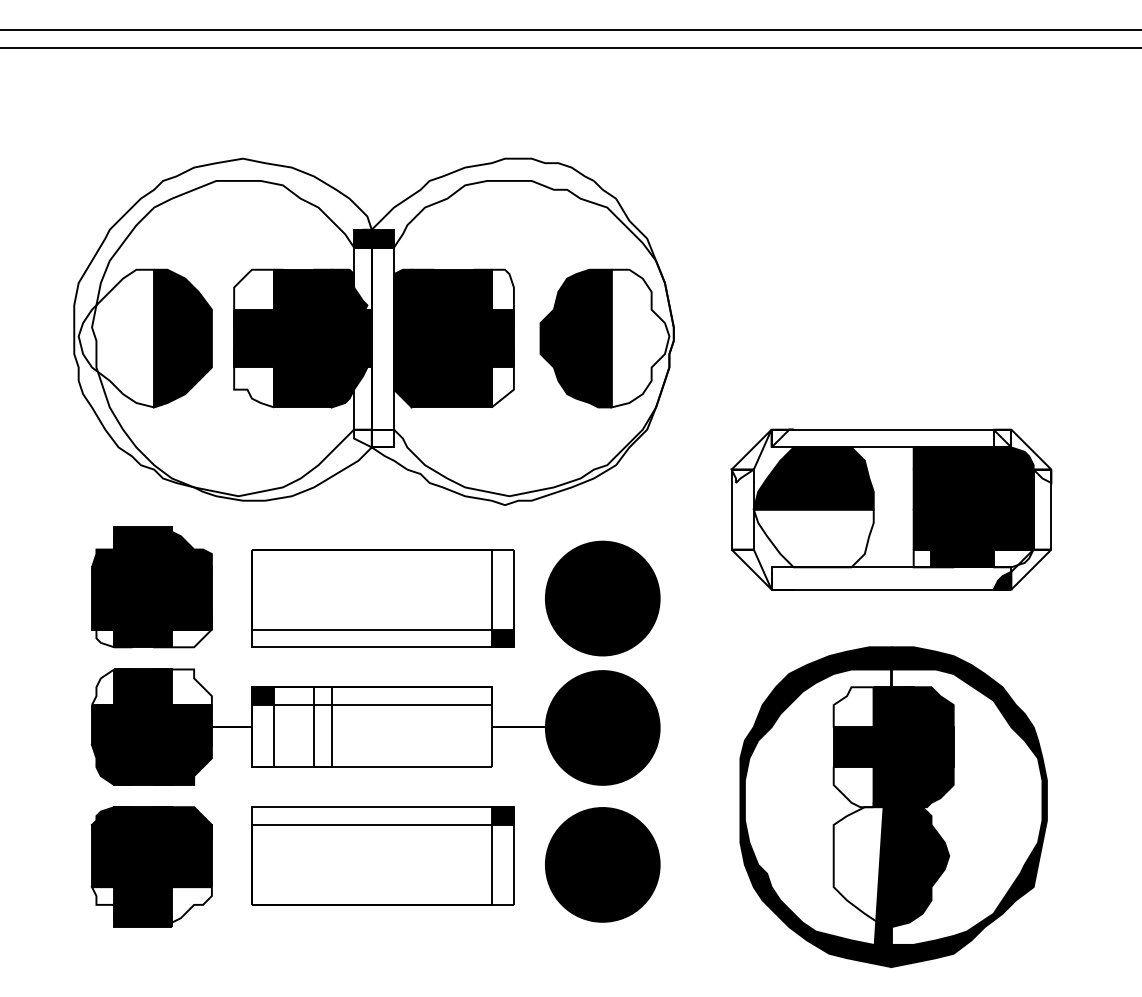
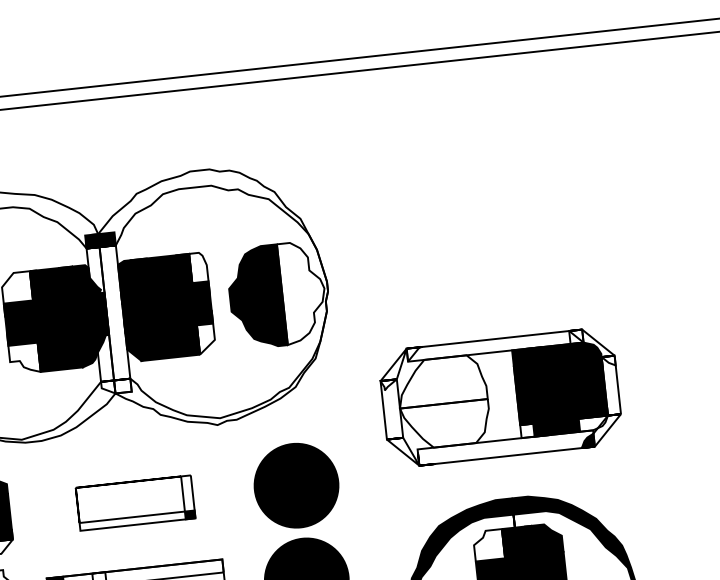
fill: (813, 478) -> (441, 381), removed
part: (382, 598) -> (135, 503), size x0.6

